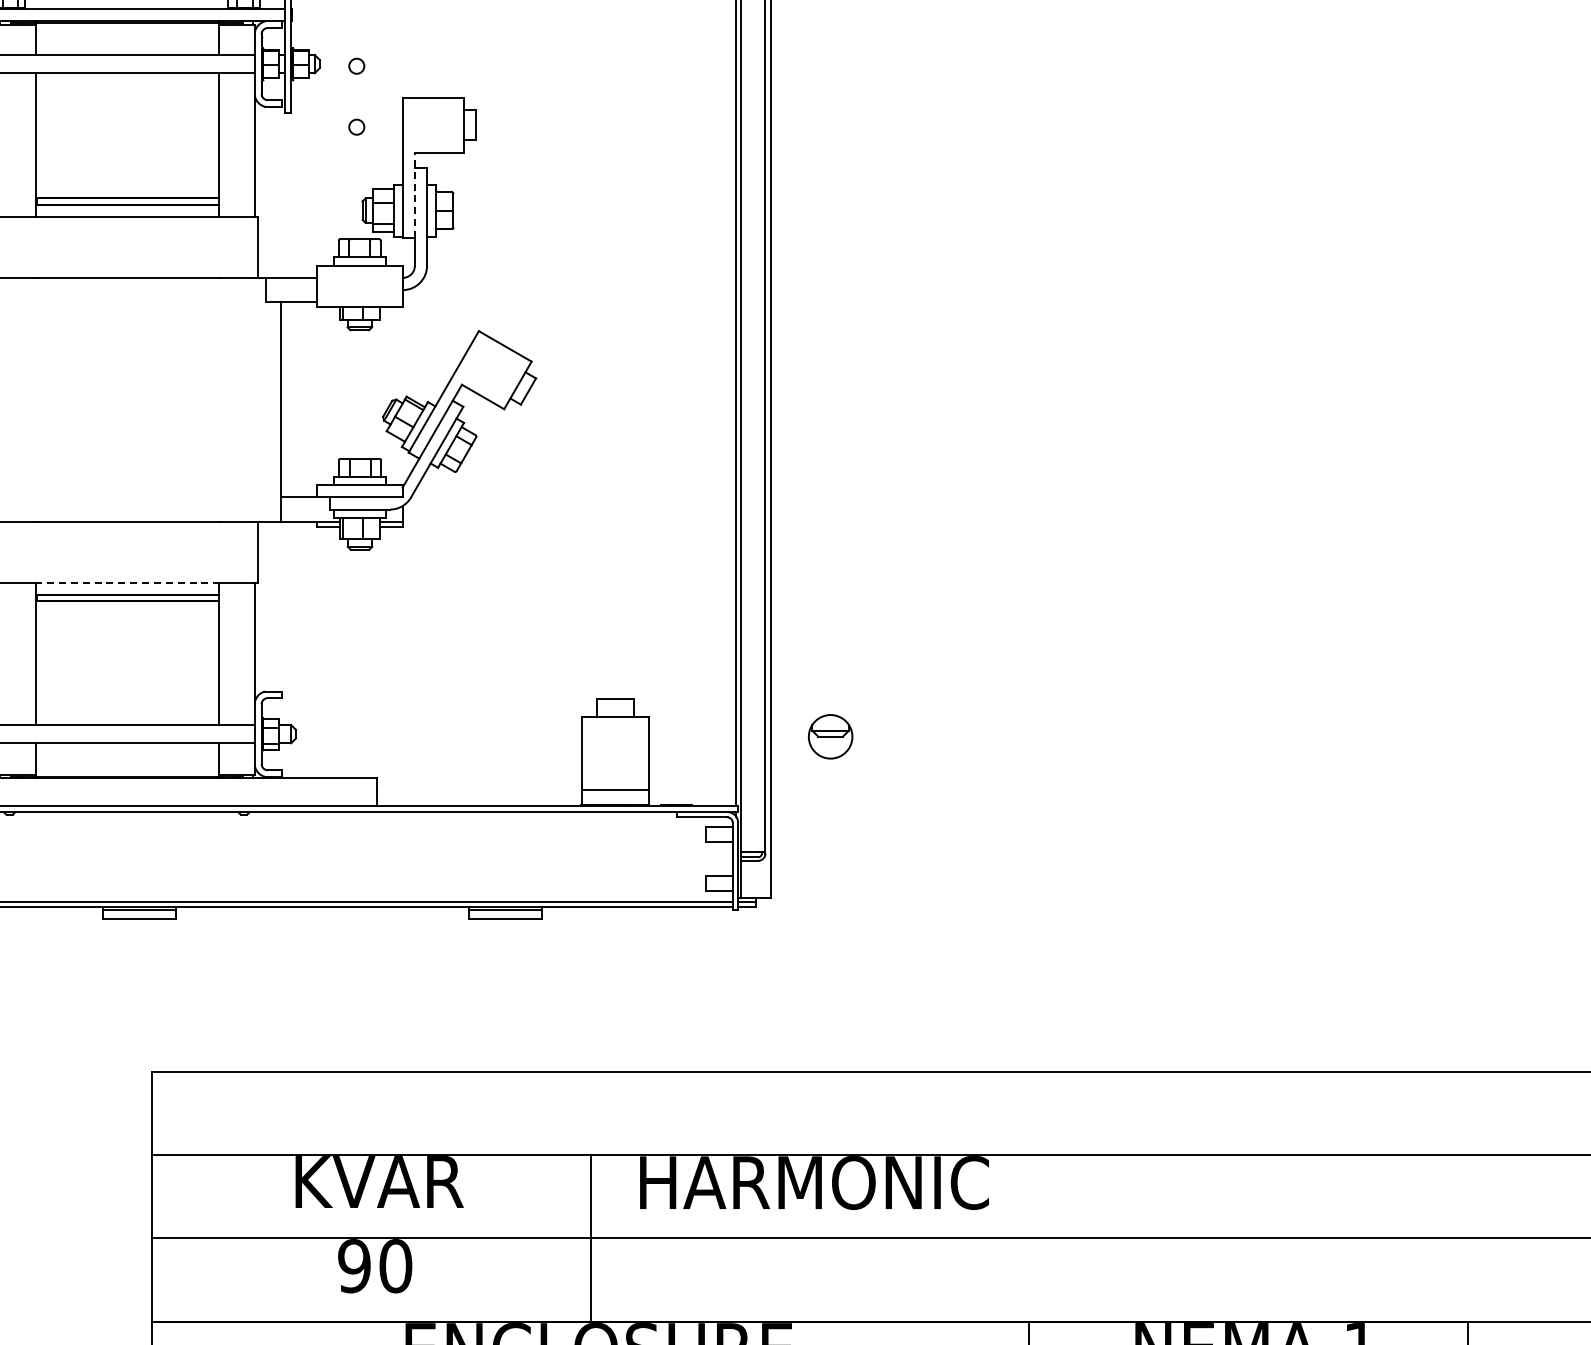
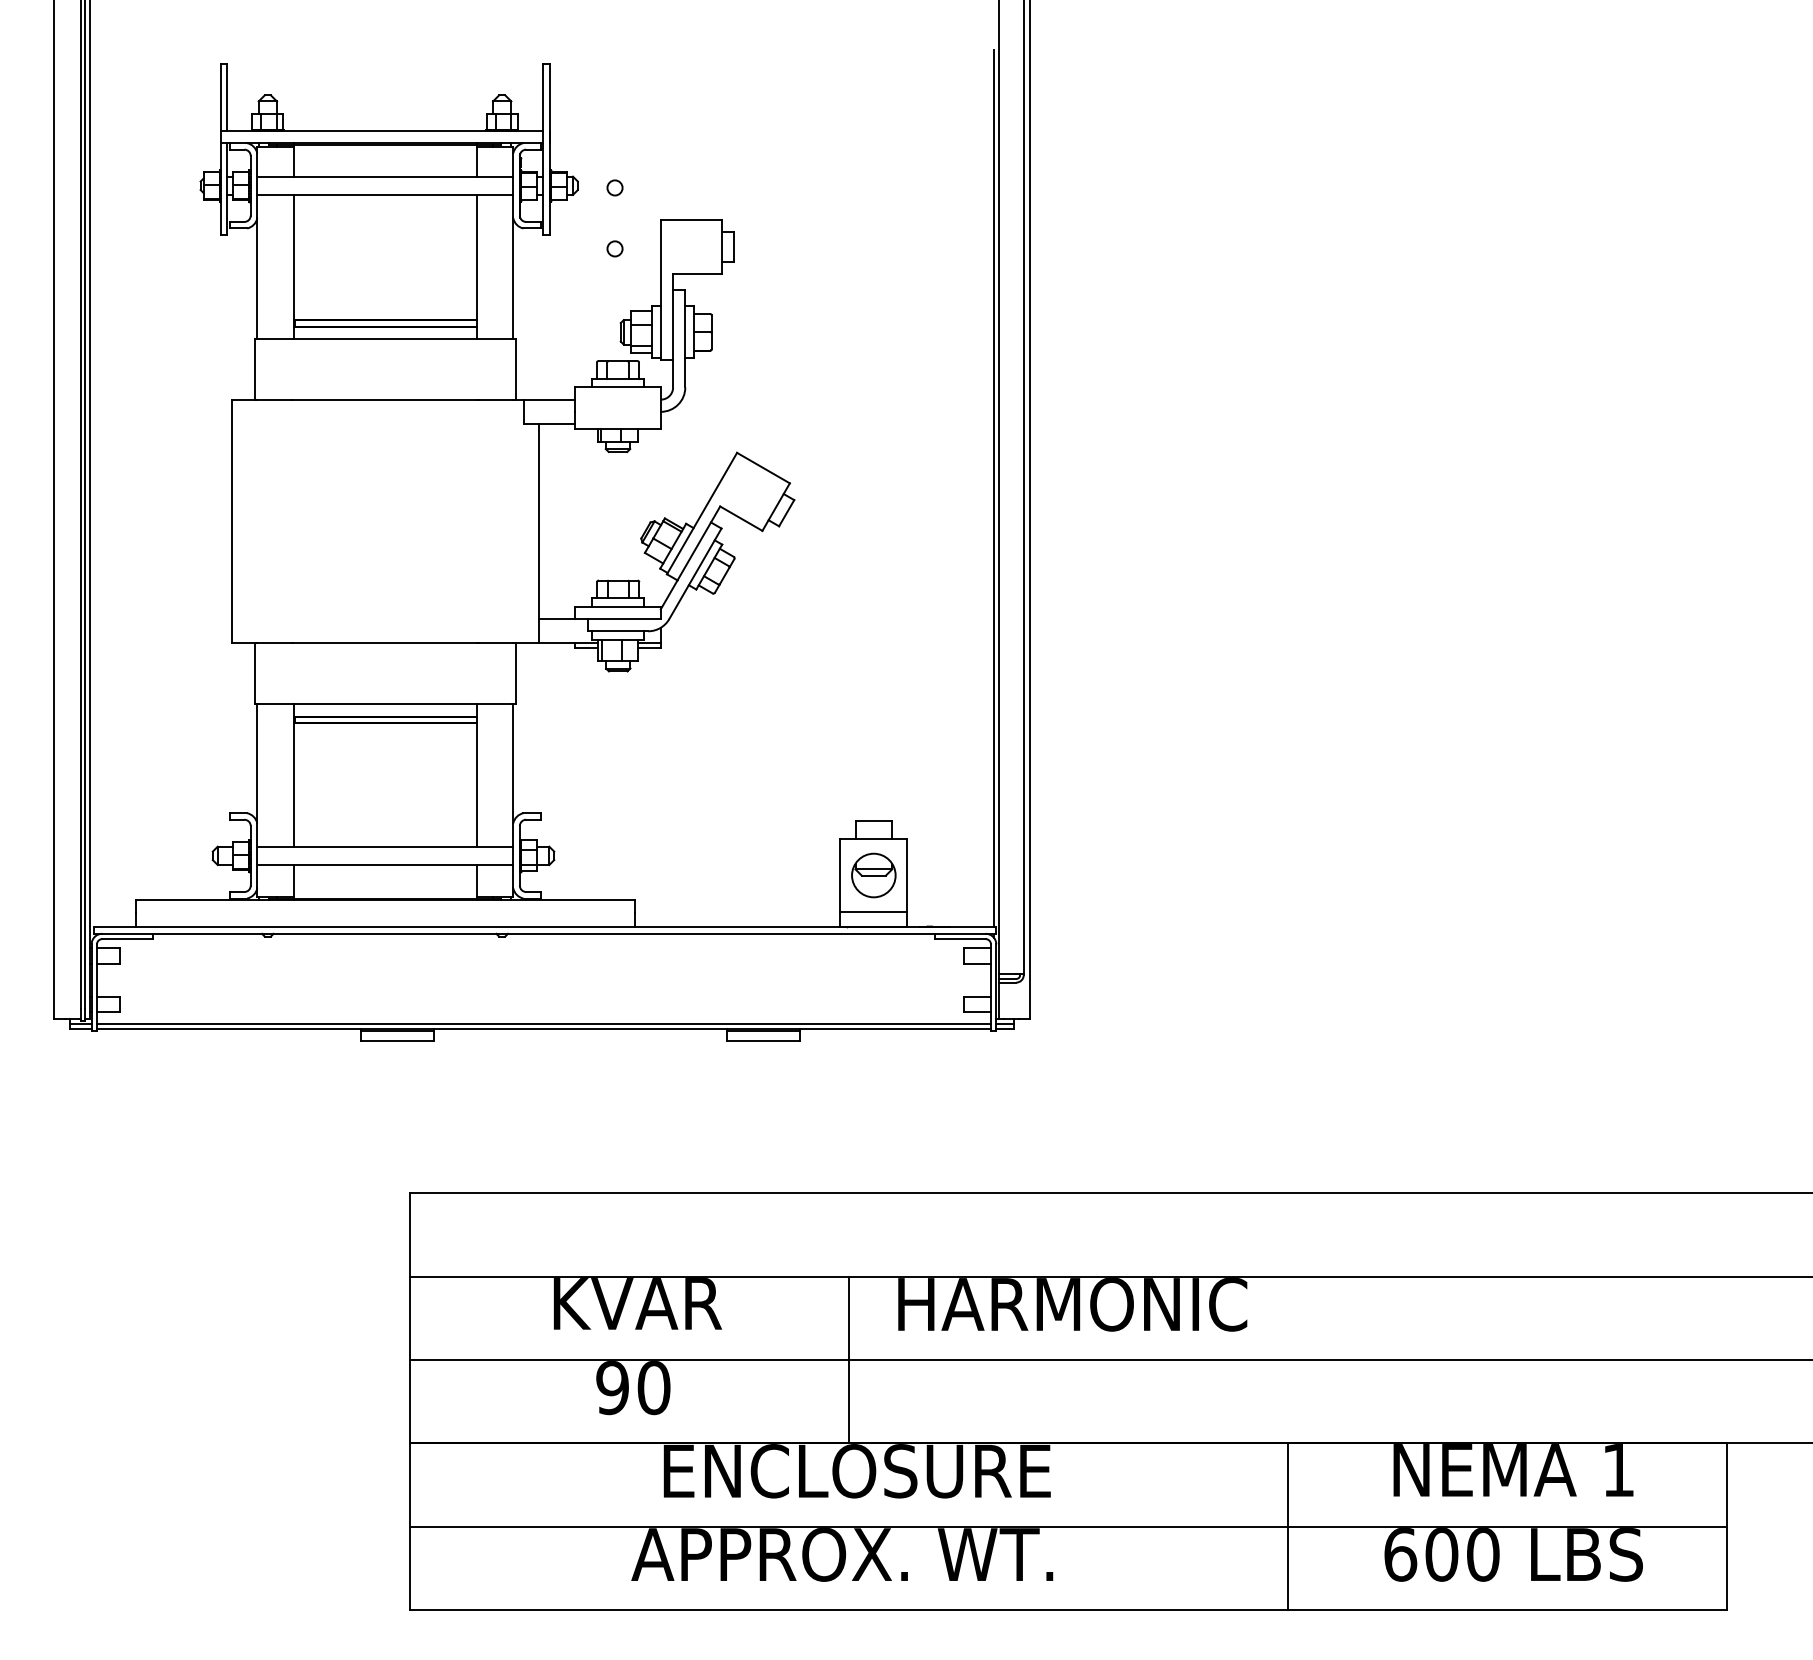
line: (415, 195) -> (673, 317), dashed -> solid
line: (127, 582) -> (385, 704), dashed -> solid
part: (830, 736) -> (873, 875), moved

